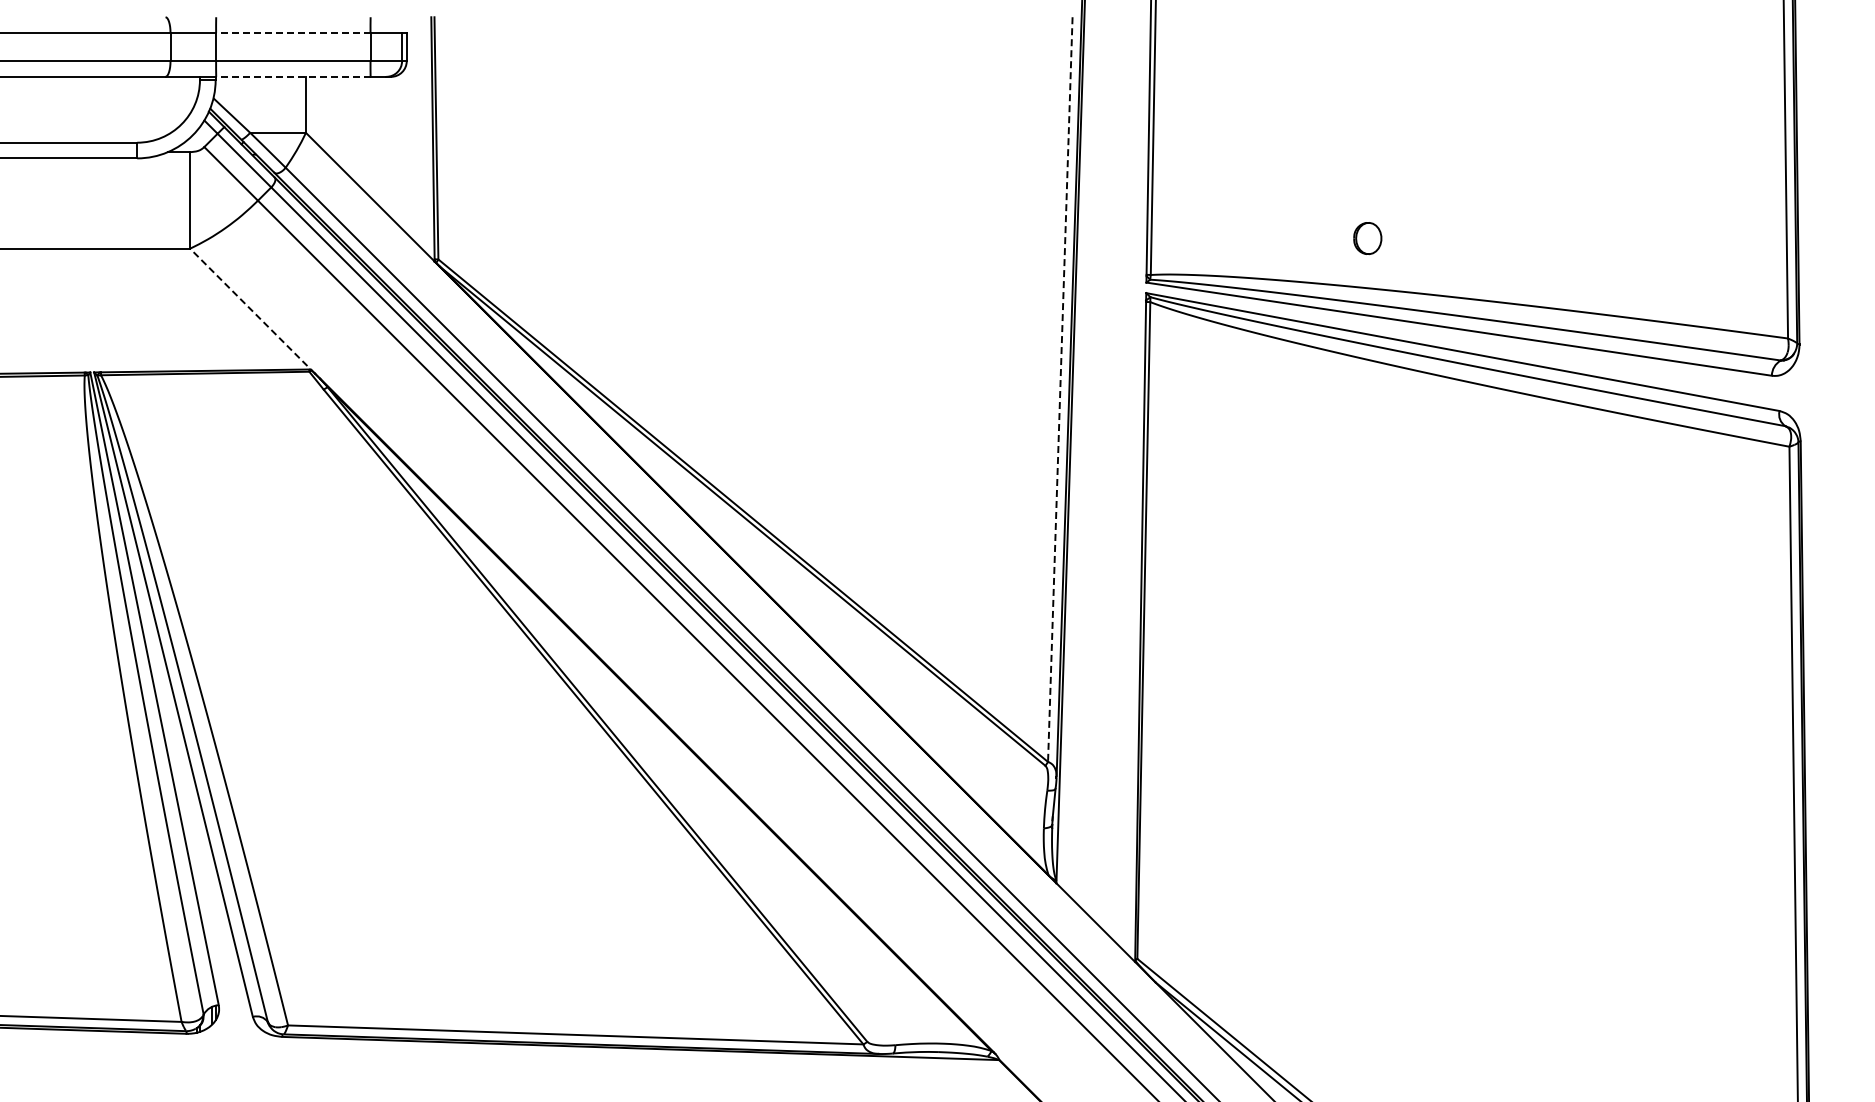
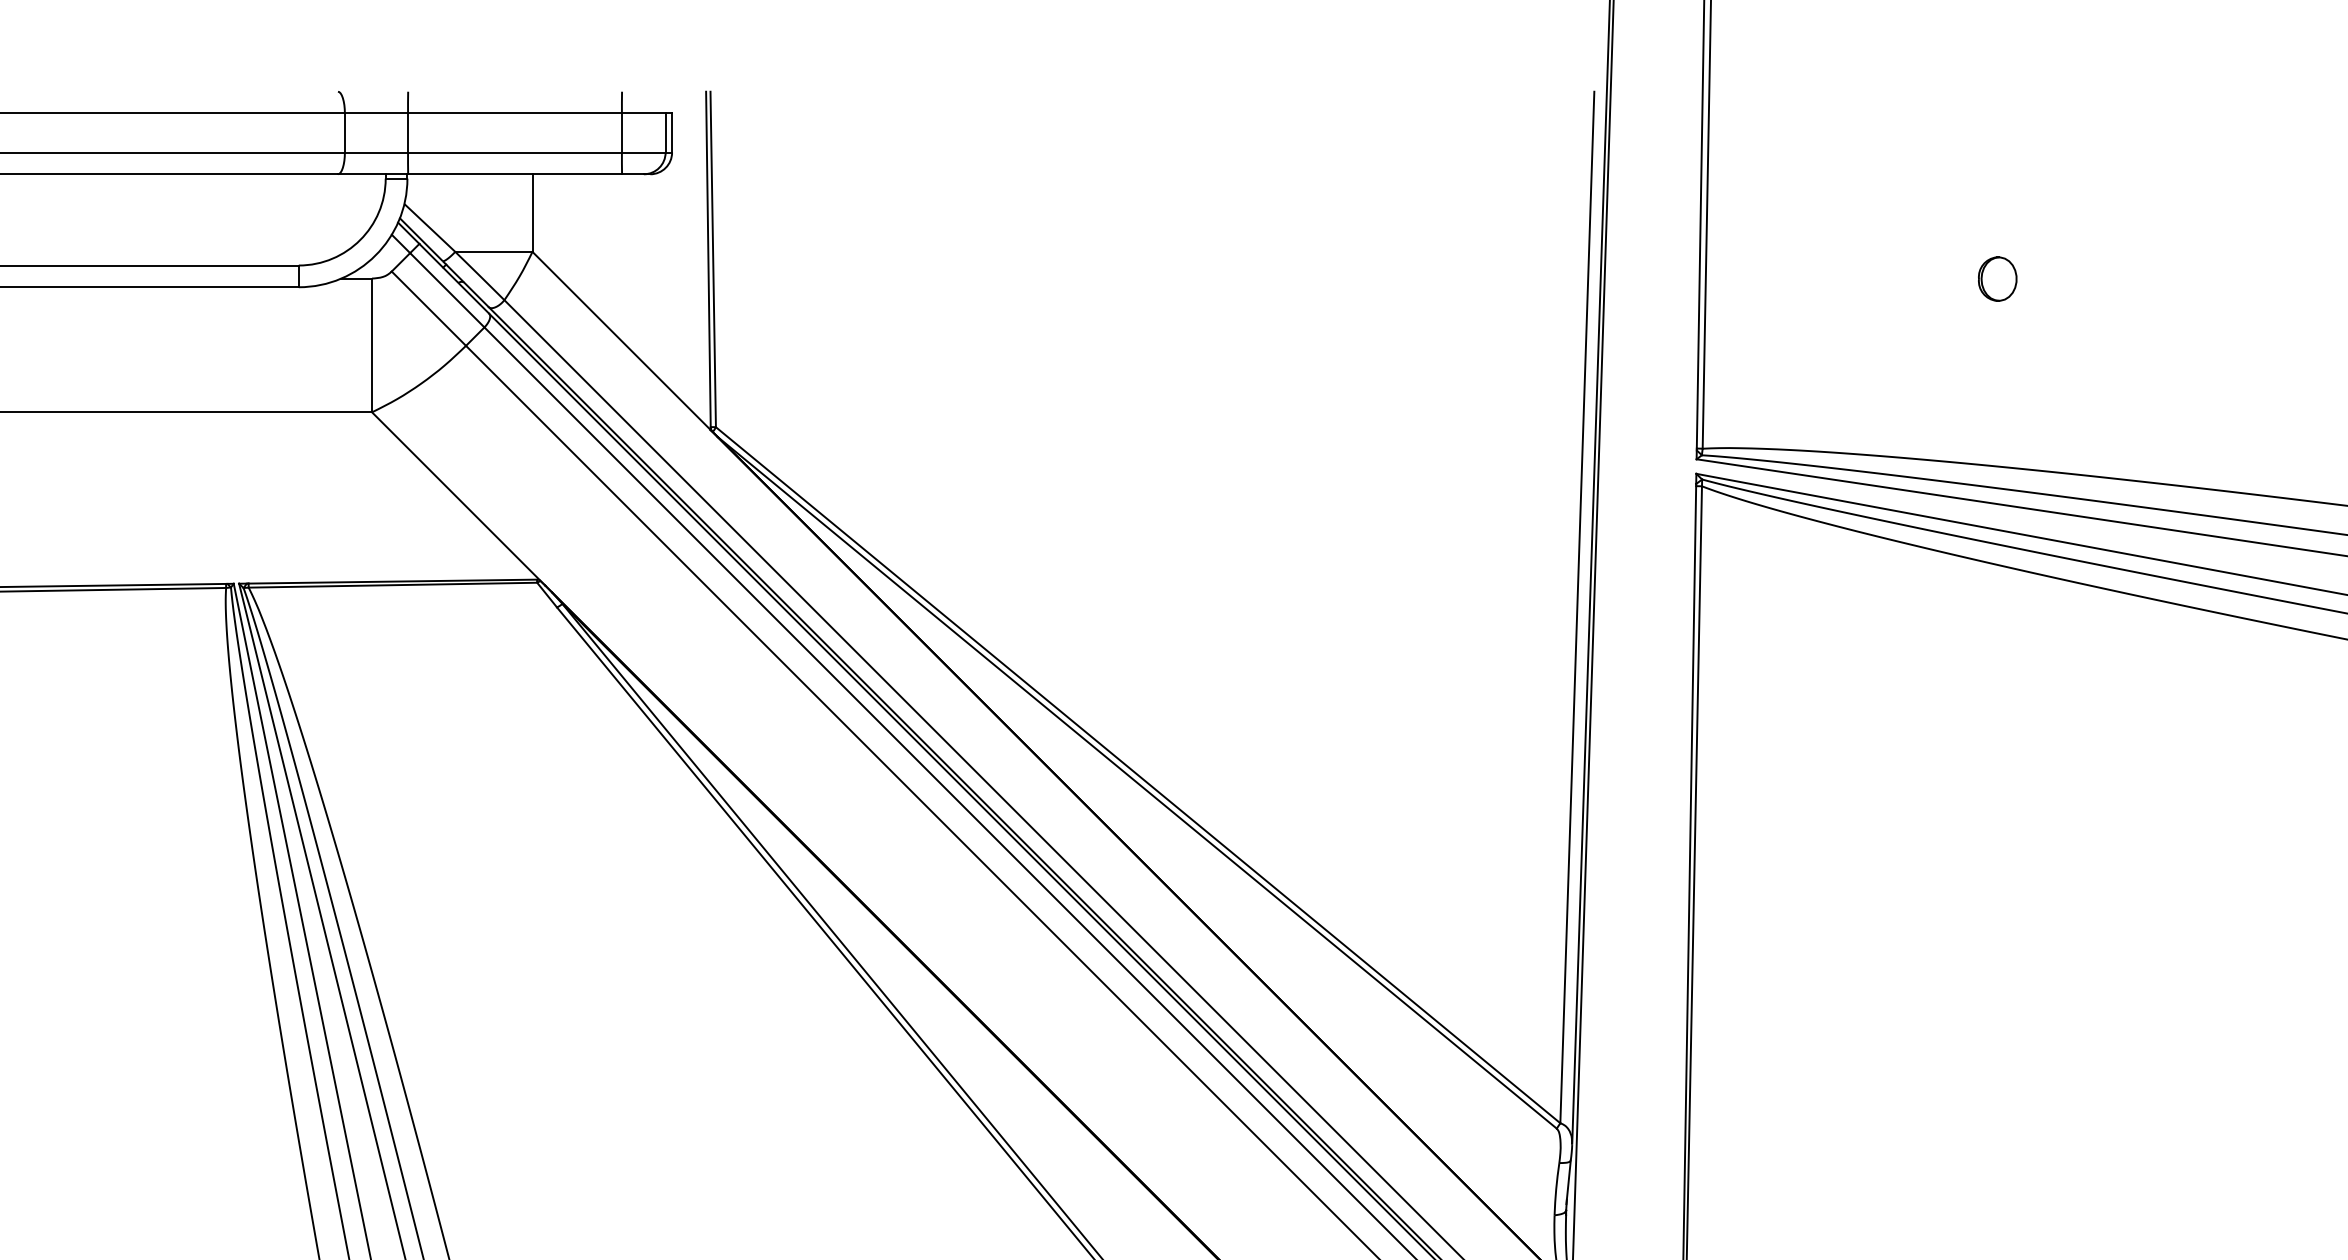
line: (292, 32) -> (513, 112), dashed -> solid
line: (292, 76) -> (513, 173), dashed -> solid
part: (1367, 238) -> (1997, 279), moved
line: (252, 310) -> (458, 497), dashed -> solid
line: (1060, 389) -> (1577, 607), dashed -> solid

